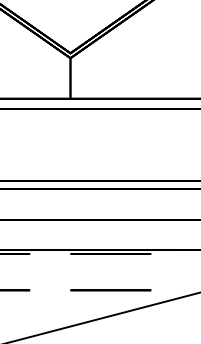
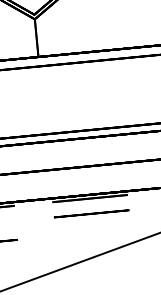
circle: (110, 290) -> (91, 214), moved

